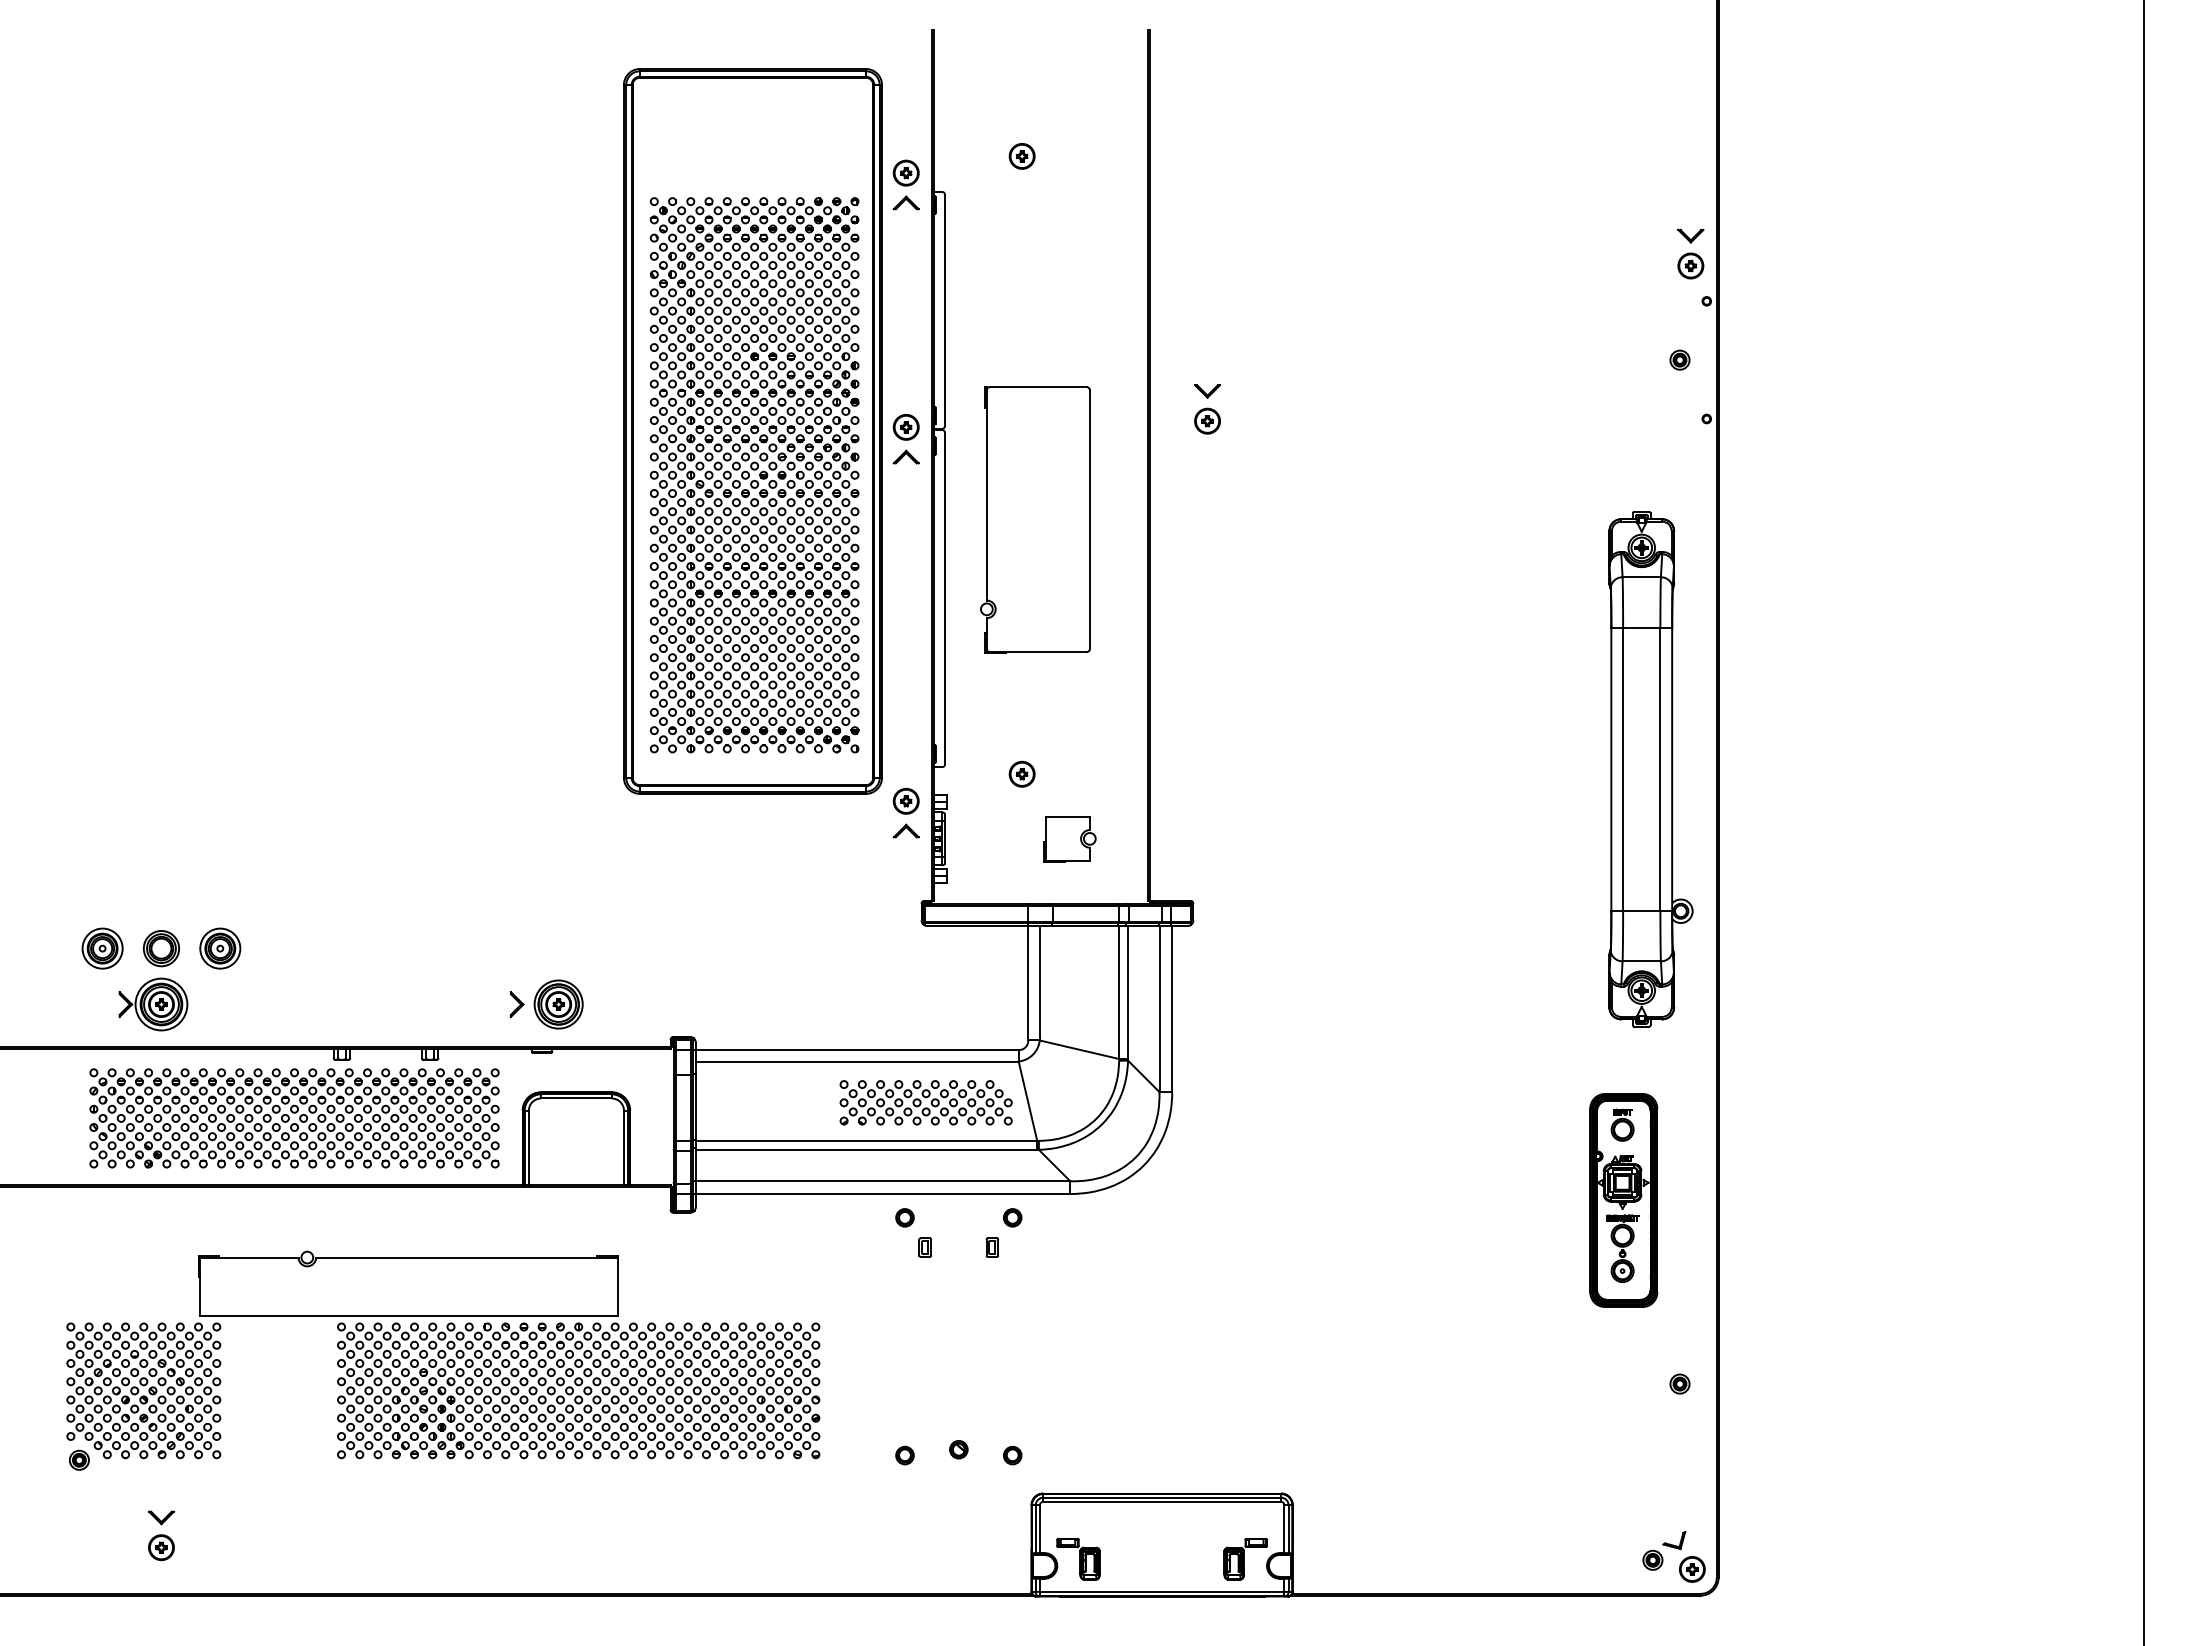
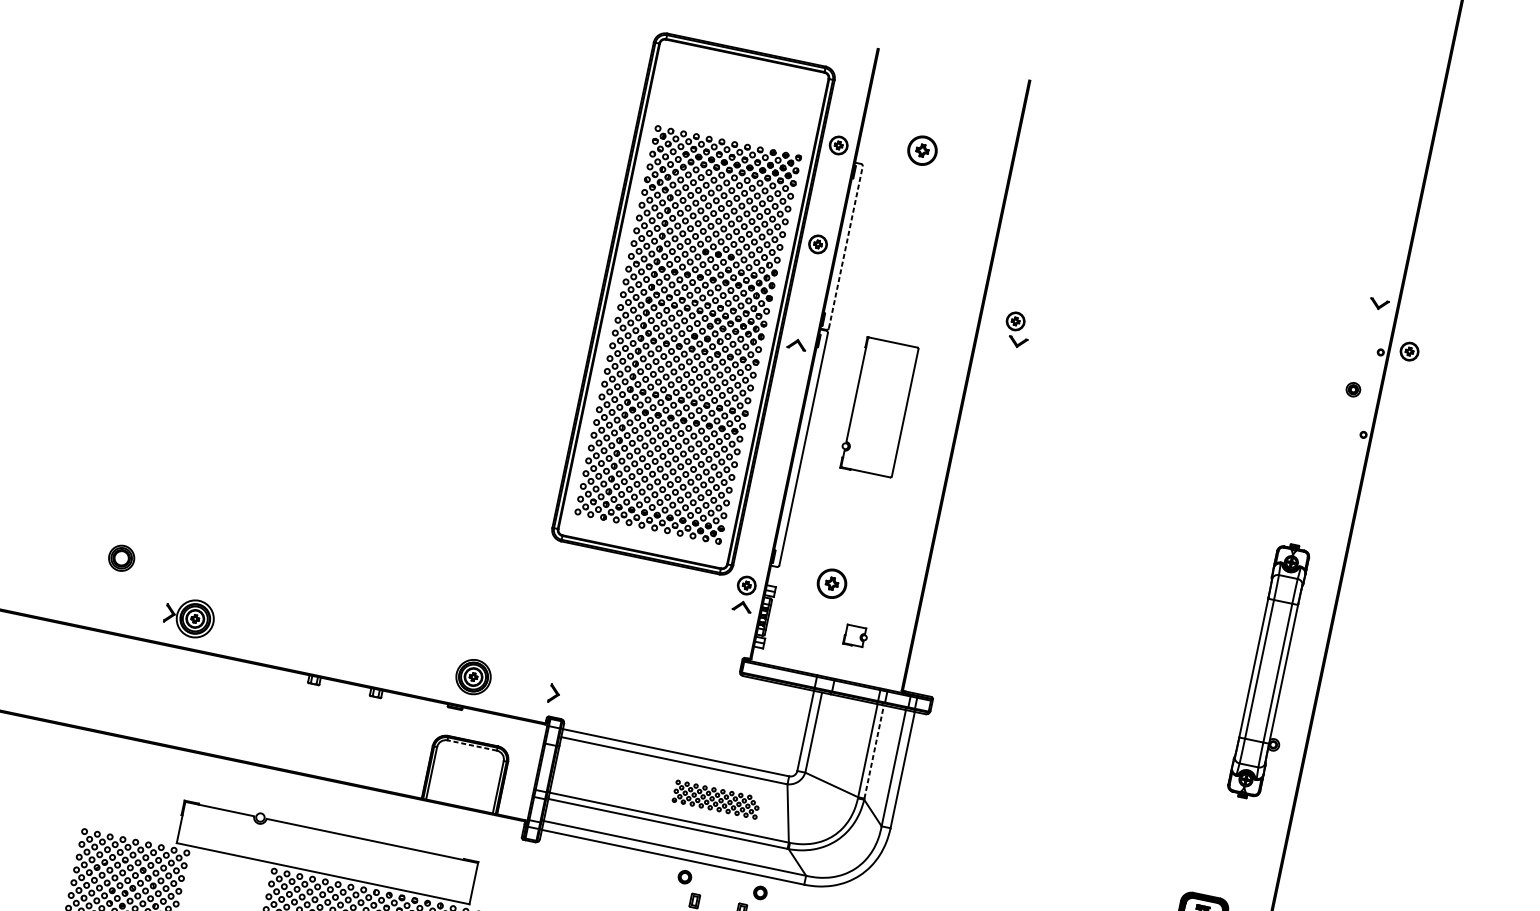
part: (1021, 156) -> (921, 150), size x1.6
part: (905, 202) -> (833, 165), removed
part: (1690, 265) -> (1409, 351), moved
line: (945, 309) -> (846, 246), solid -> dashed
part: (1207, 420) -> (1015, 320), moved
part: (905, 427) -> (817, 244), moved
part: (1035, 519) -> (878, 407), size x0.7
part: (1650, 769) -> (1272, 672), size x0.7
part: (1021, 773) -> (831, 582), size x1.6
part: (1069, 839) -> (855, 636), size x0.6
part: (102, 948) -> (162, 571), removed
part: (160, 948) -> (121, 558), moved
part: (220, 948) -> (244, 588), removed
line: (1128, 992) -> (874, 752), solid -> dashed
part: (516, 1004) -> (553, 693), moved
line: (575, 1098) -> (471, 745), solid -> dashed
part: (925, 1102) -> (716, 799), size x0.7
part: (294, 1118) -> (271, 718), removed

